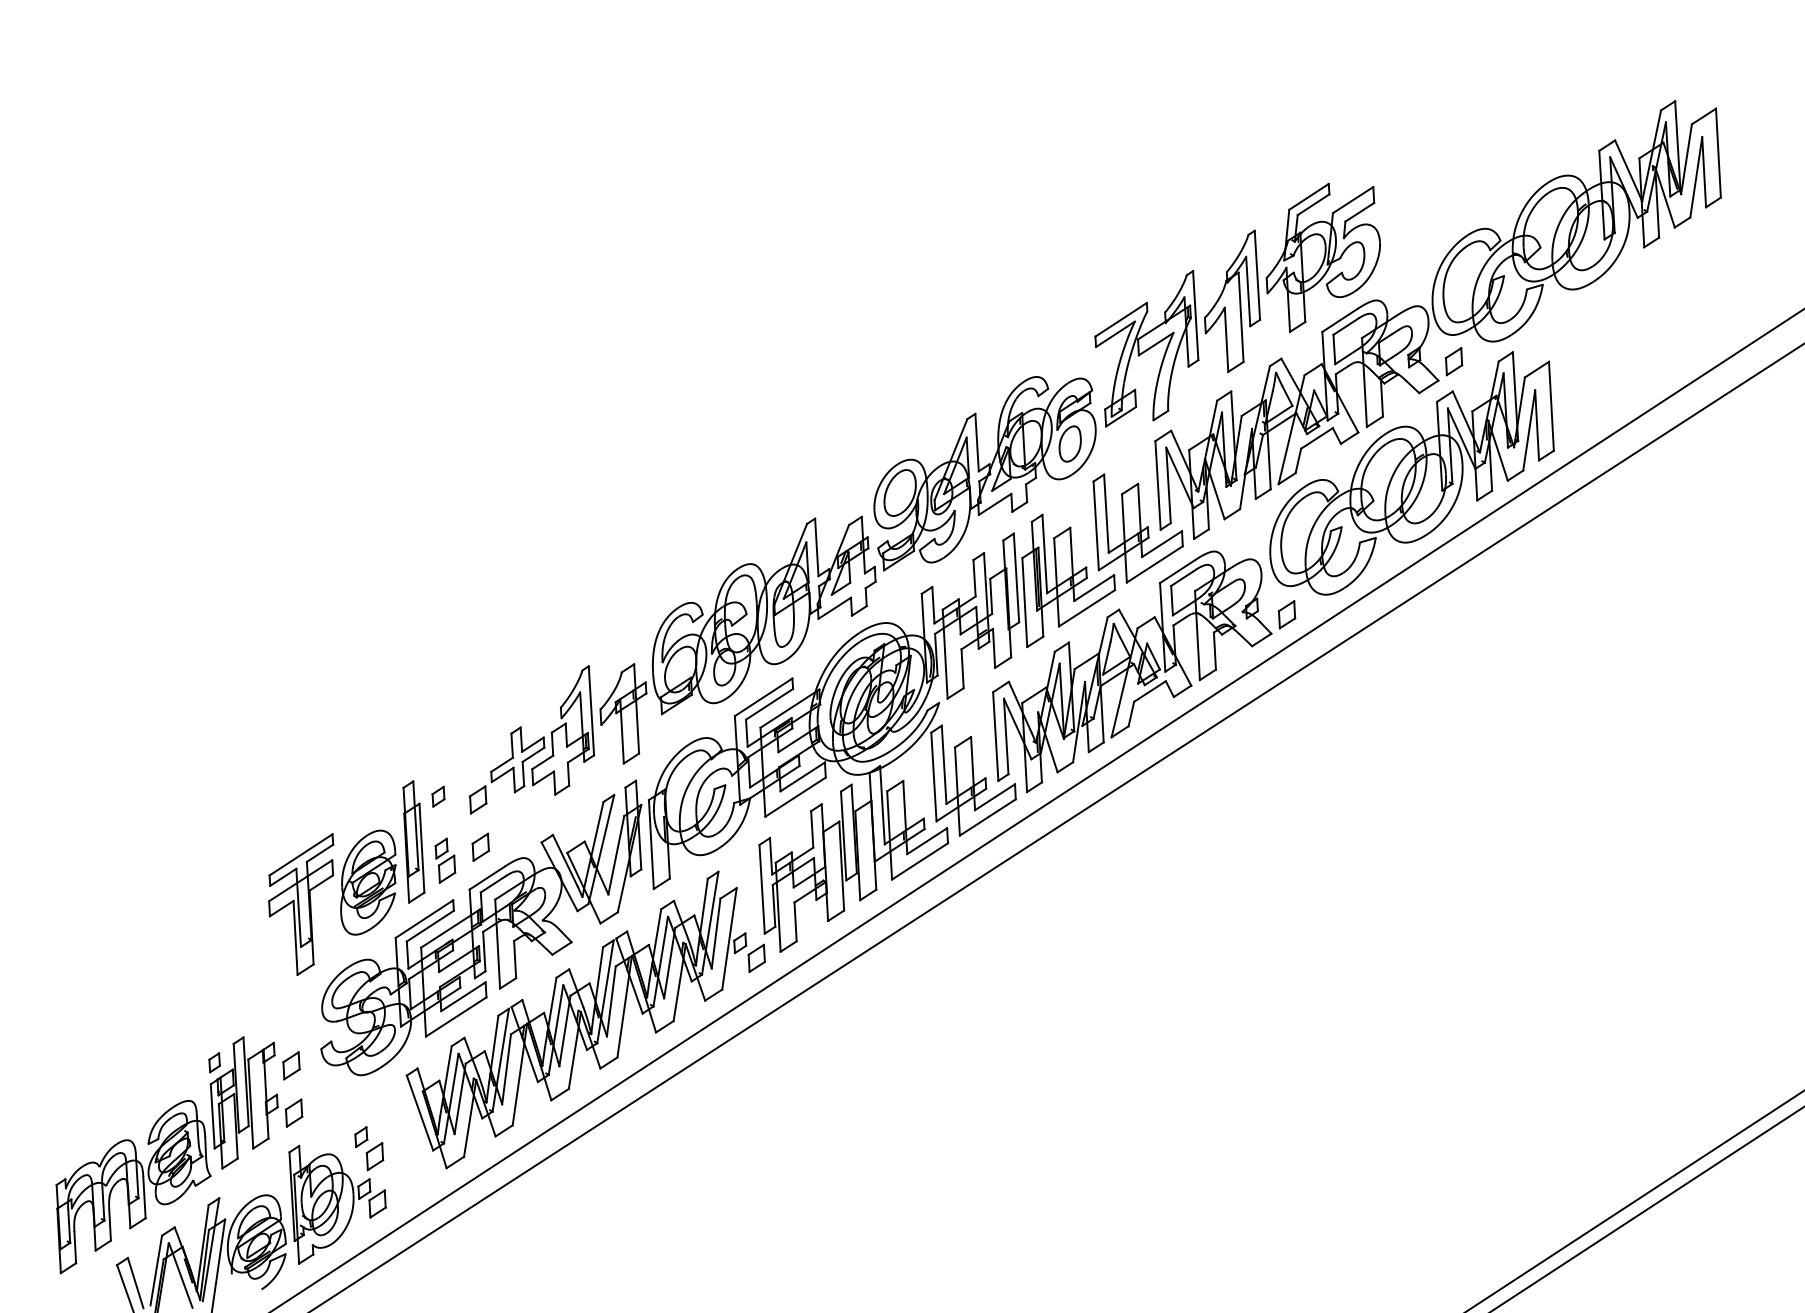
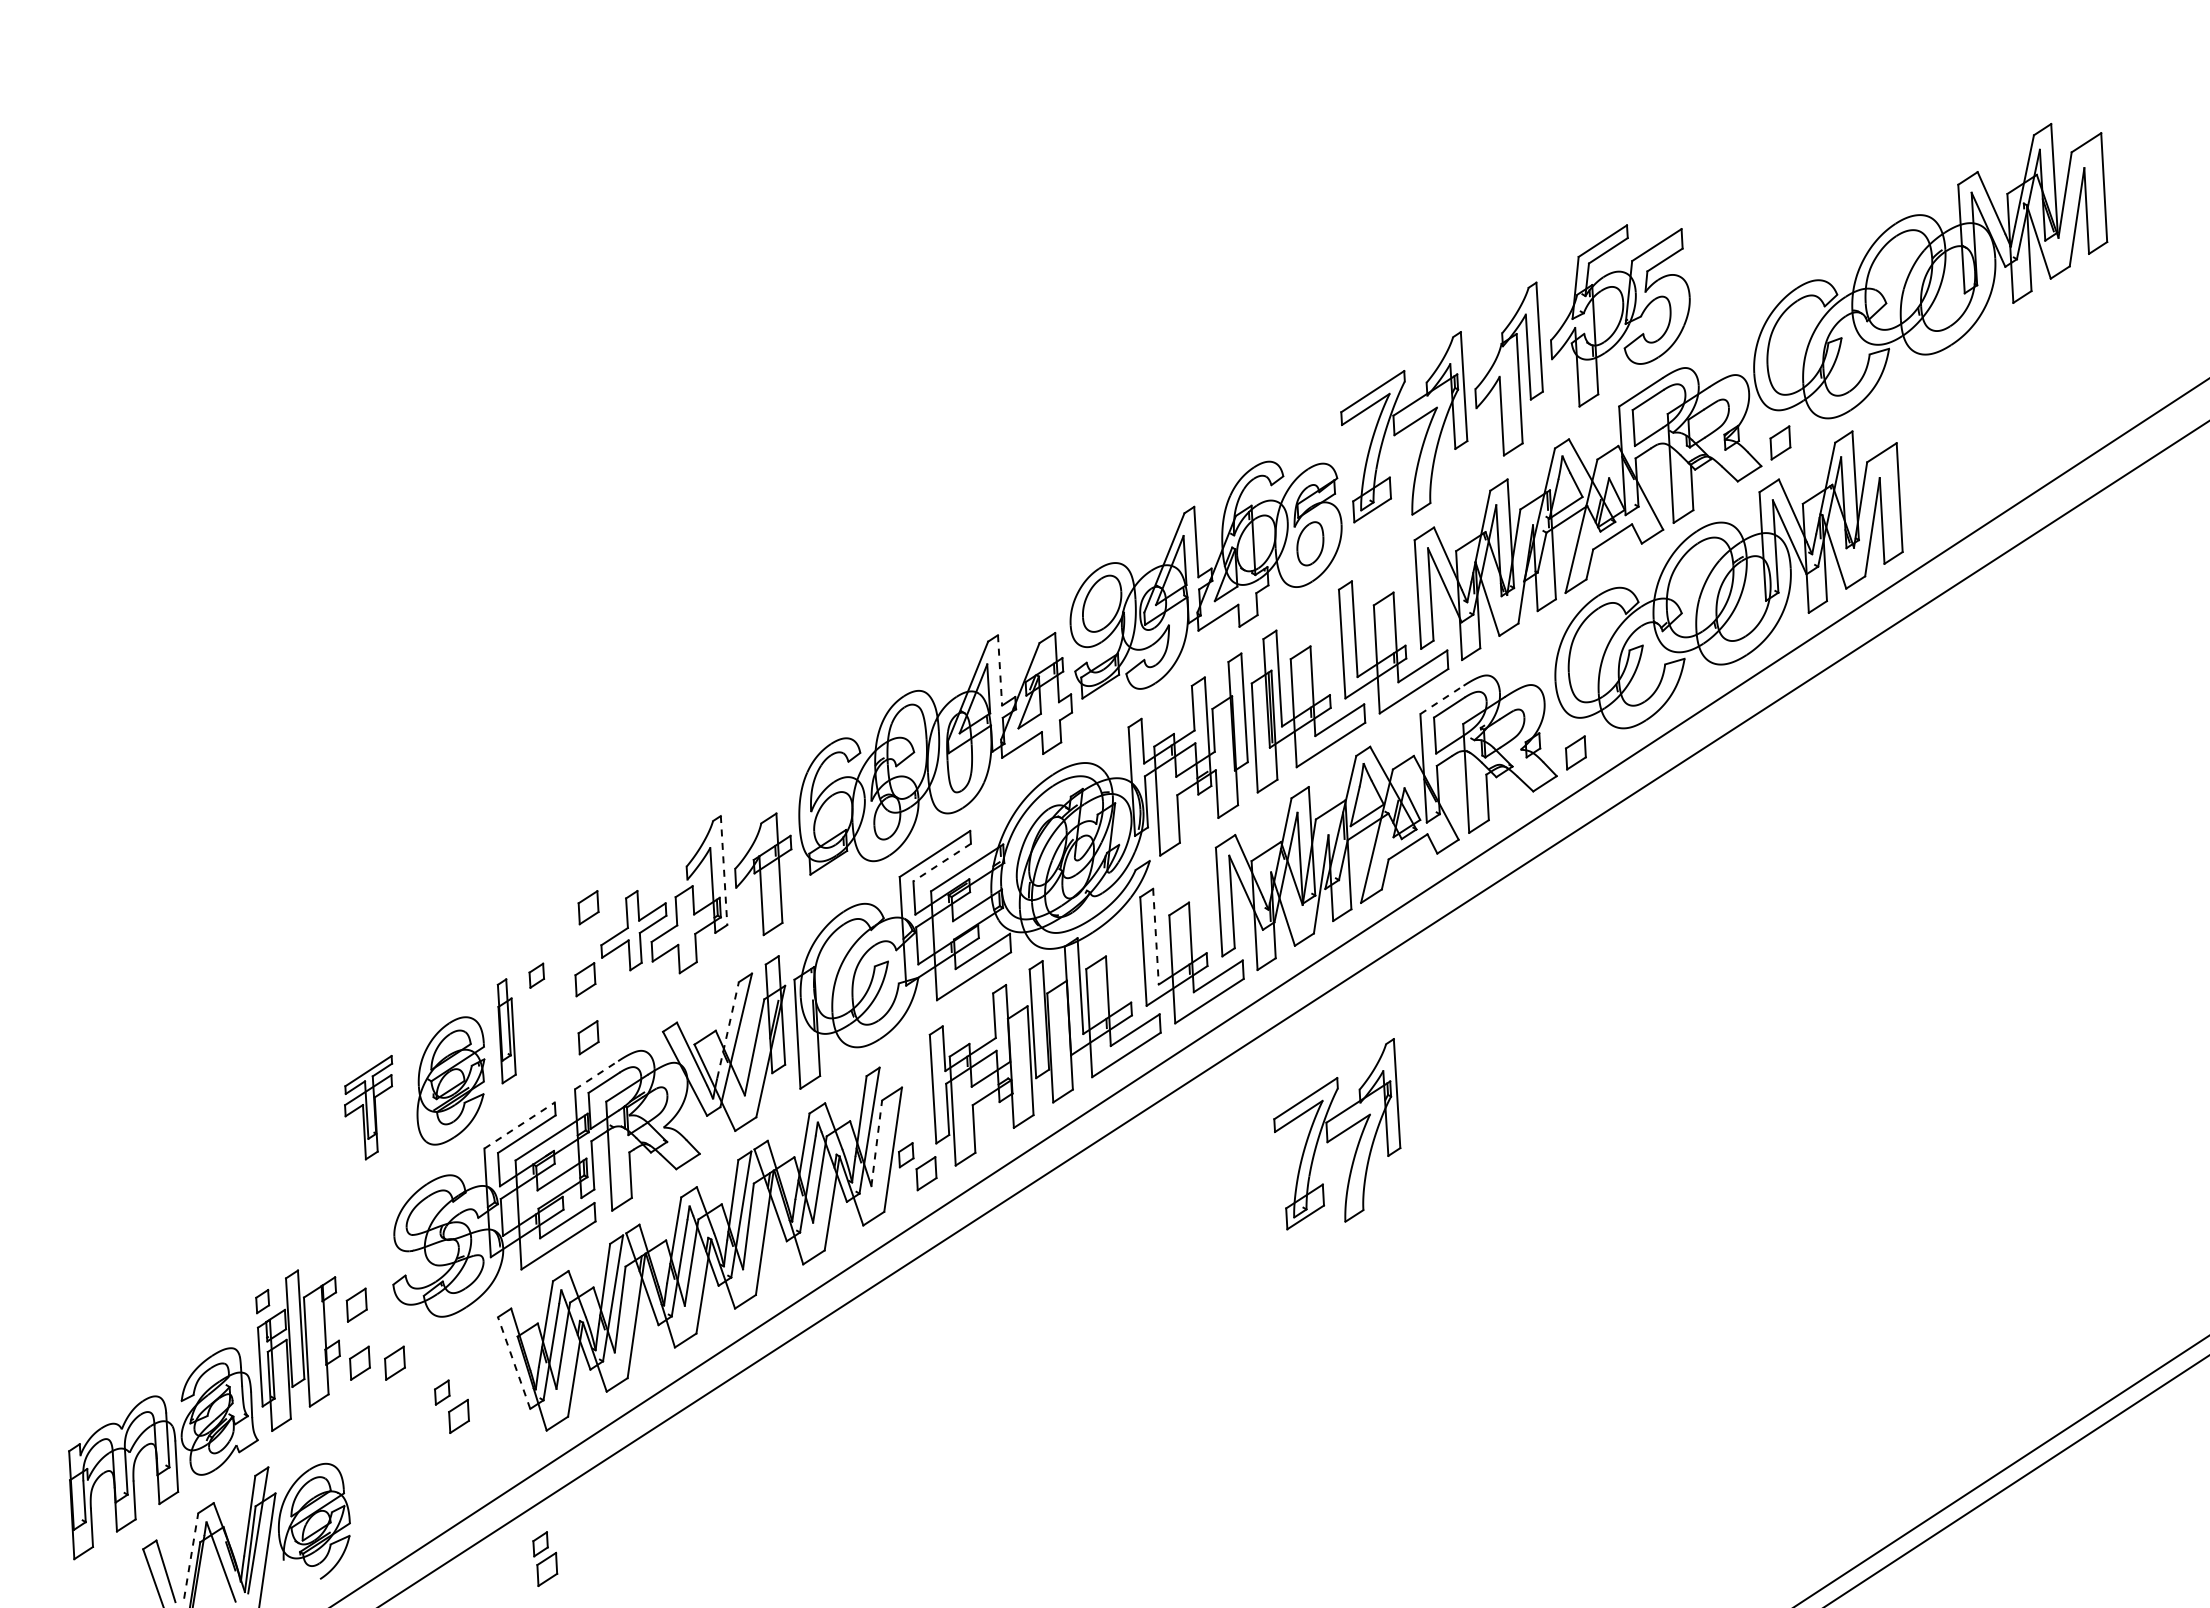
line: (817, 547) -> (1000, 670), solid -> dashed
line: (1177, 571) -> (1441, 699), solid -> dashed
line: (768, 704) -> (941, 862), solid -> dashed
line: (591, 710) -> (724, 870), solid -> dashed
part: (480, 741) -> (588, 907), added
line: (943, 764) -> (1155, 936), solid -> dashed
line: (595, 840) -> (728, 1029), solid -> dashed
part: (413, 842) -> (506, 1031), size x0.7
part: (445, 860) -> (545, 1558), moved
line: (487, 878) -> (596, 1075), solid -> dashed
part: (301, 904) -> (368, 1107), size x0.6
line: (425, 919) -> (520, 1125), solid -> dashed
part: (1092, 926) -> (1337, 1134), added
line: (715, 932) -> (876, 1142), solid -> dashed
part: (322, 1112) -> (394, 1362), added
line: (420, 1113) -> (514, 1363), solid -> dashed
part: (337, 1204) -> (413, 1475), removed
line: (156, 1270) -> (191, 1555), solid -> dashed

